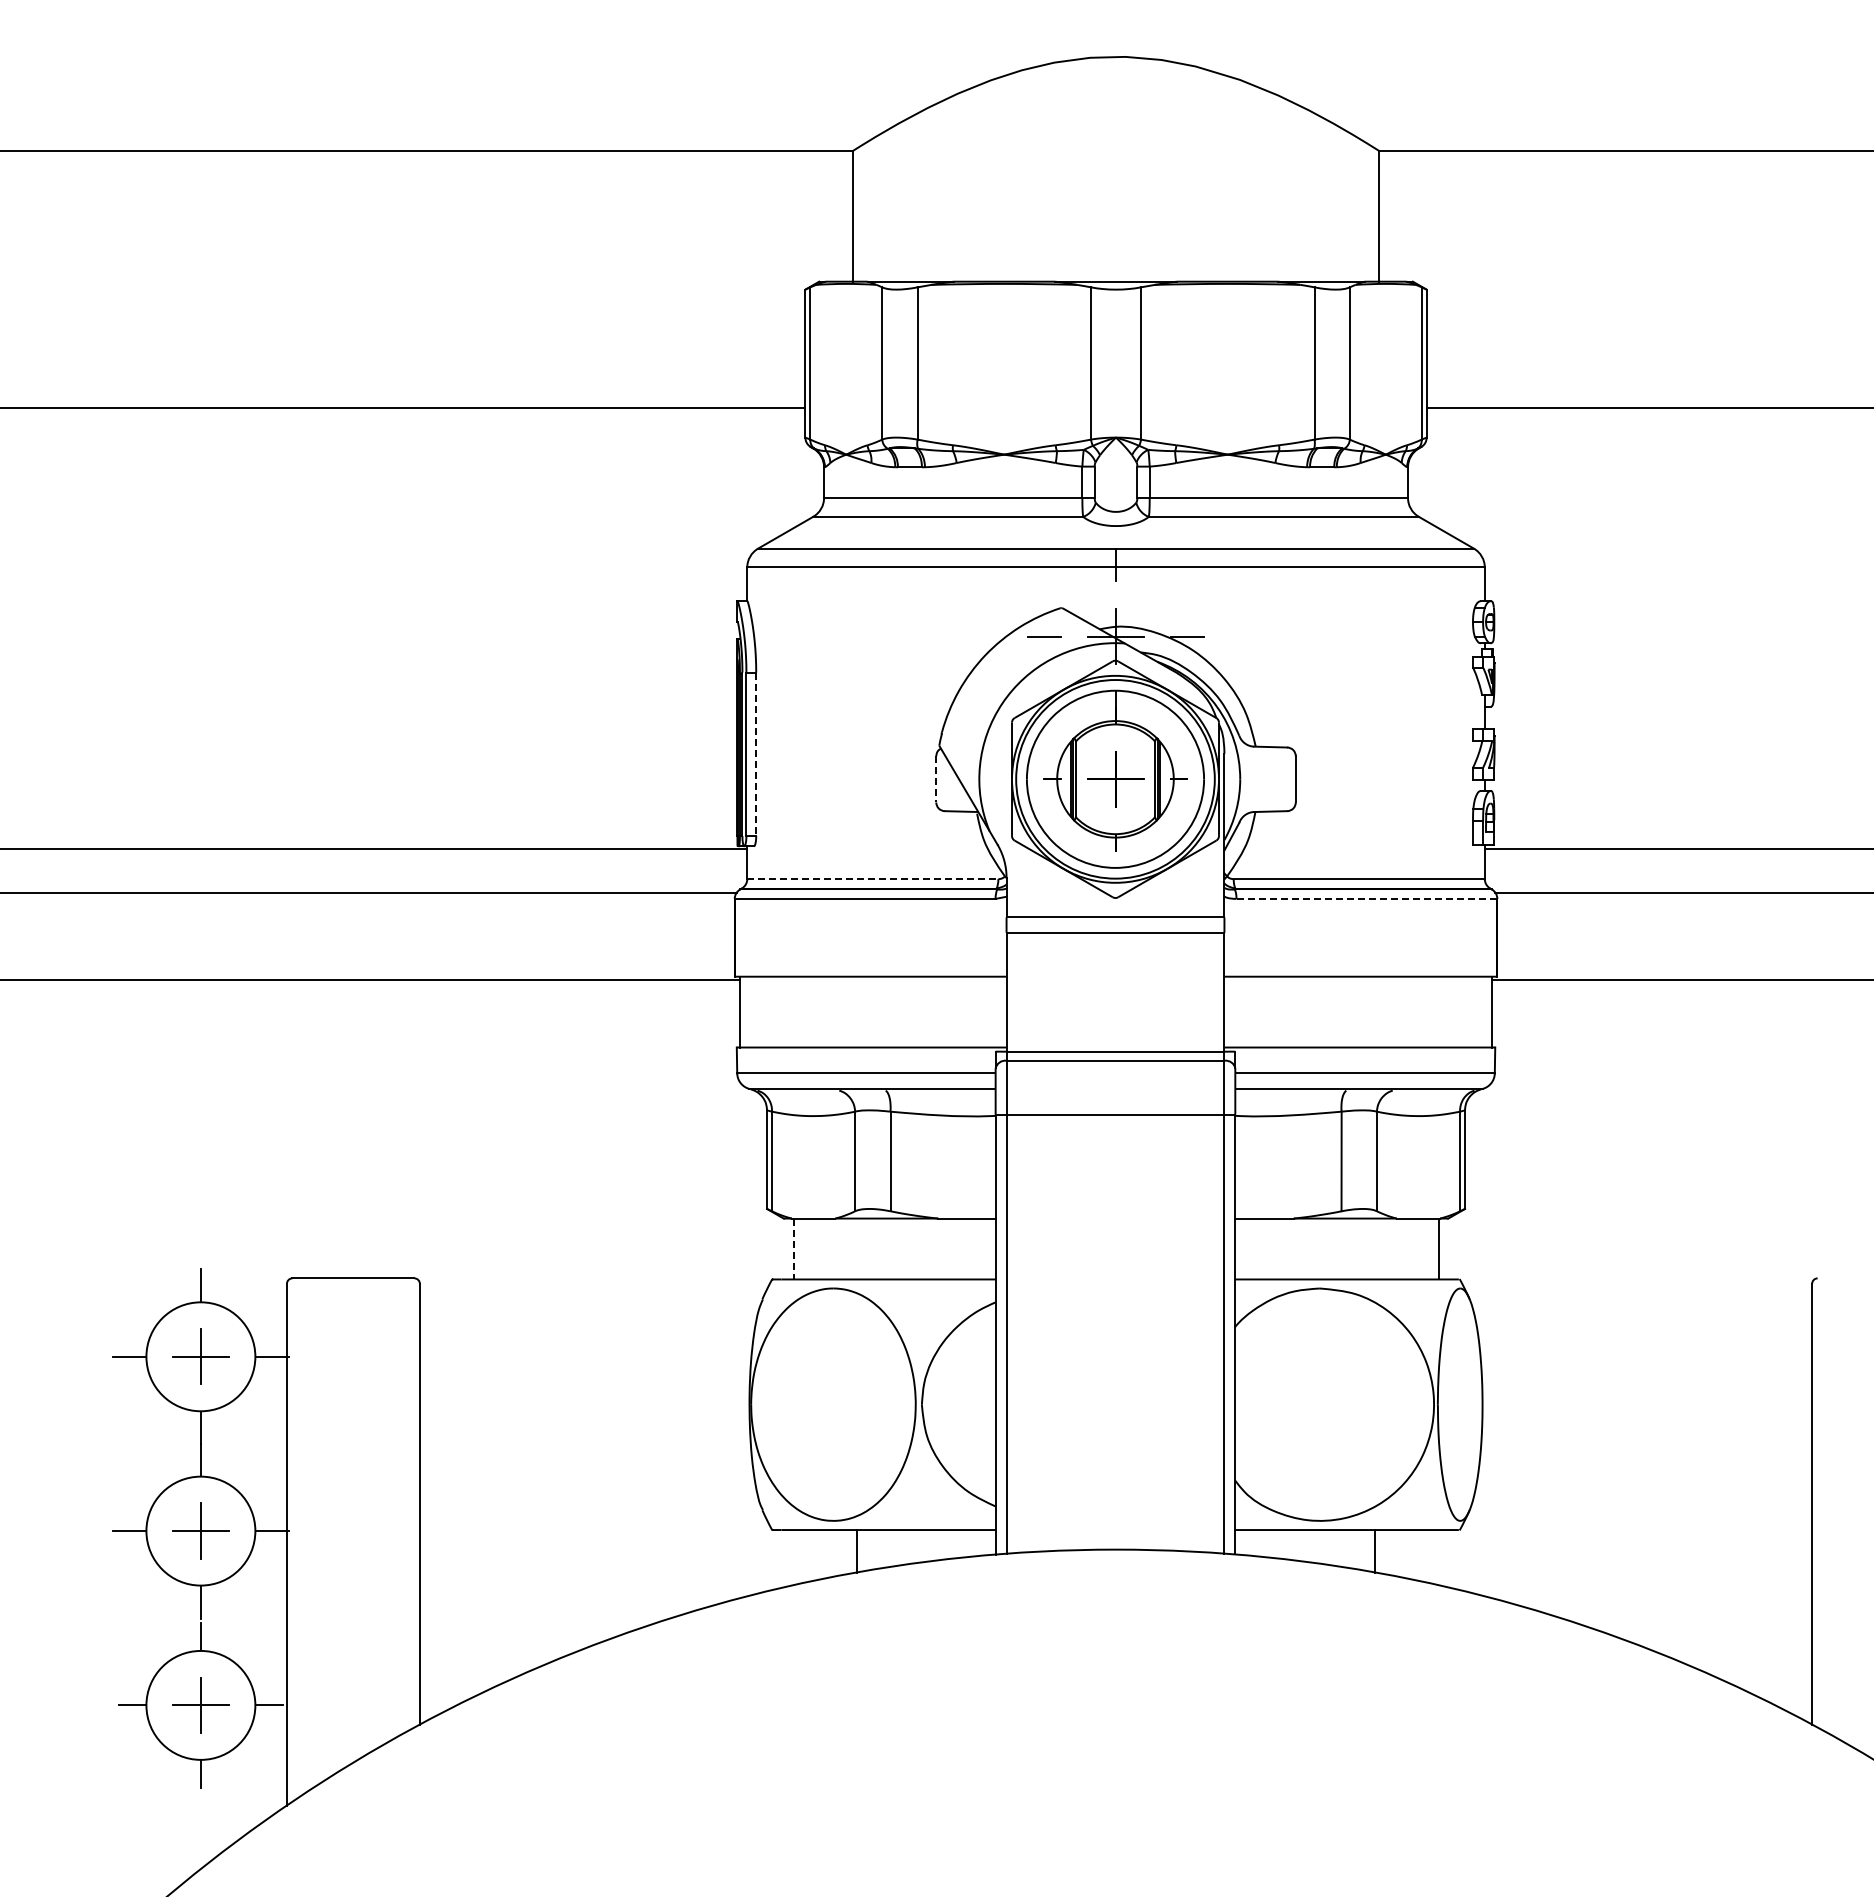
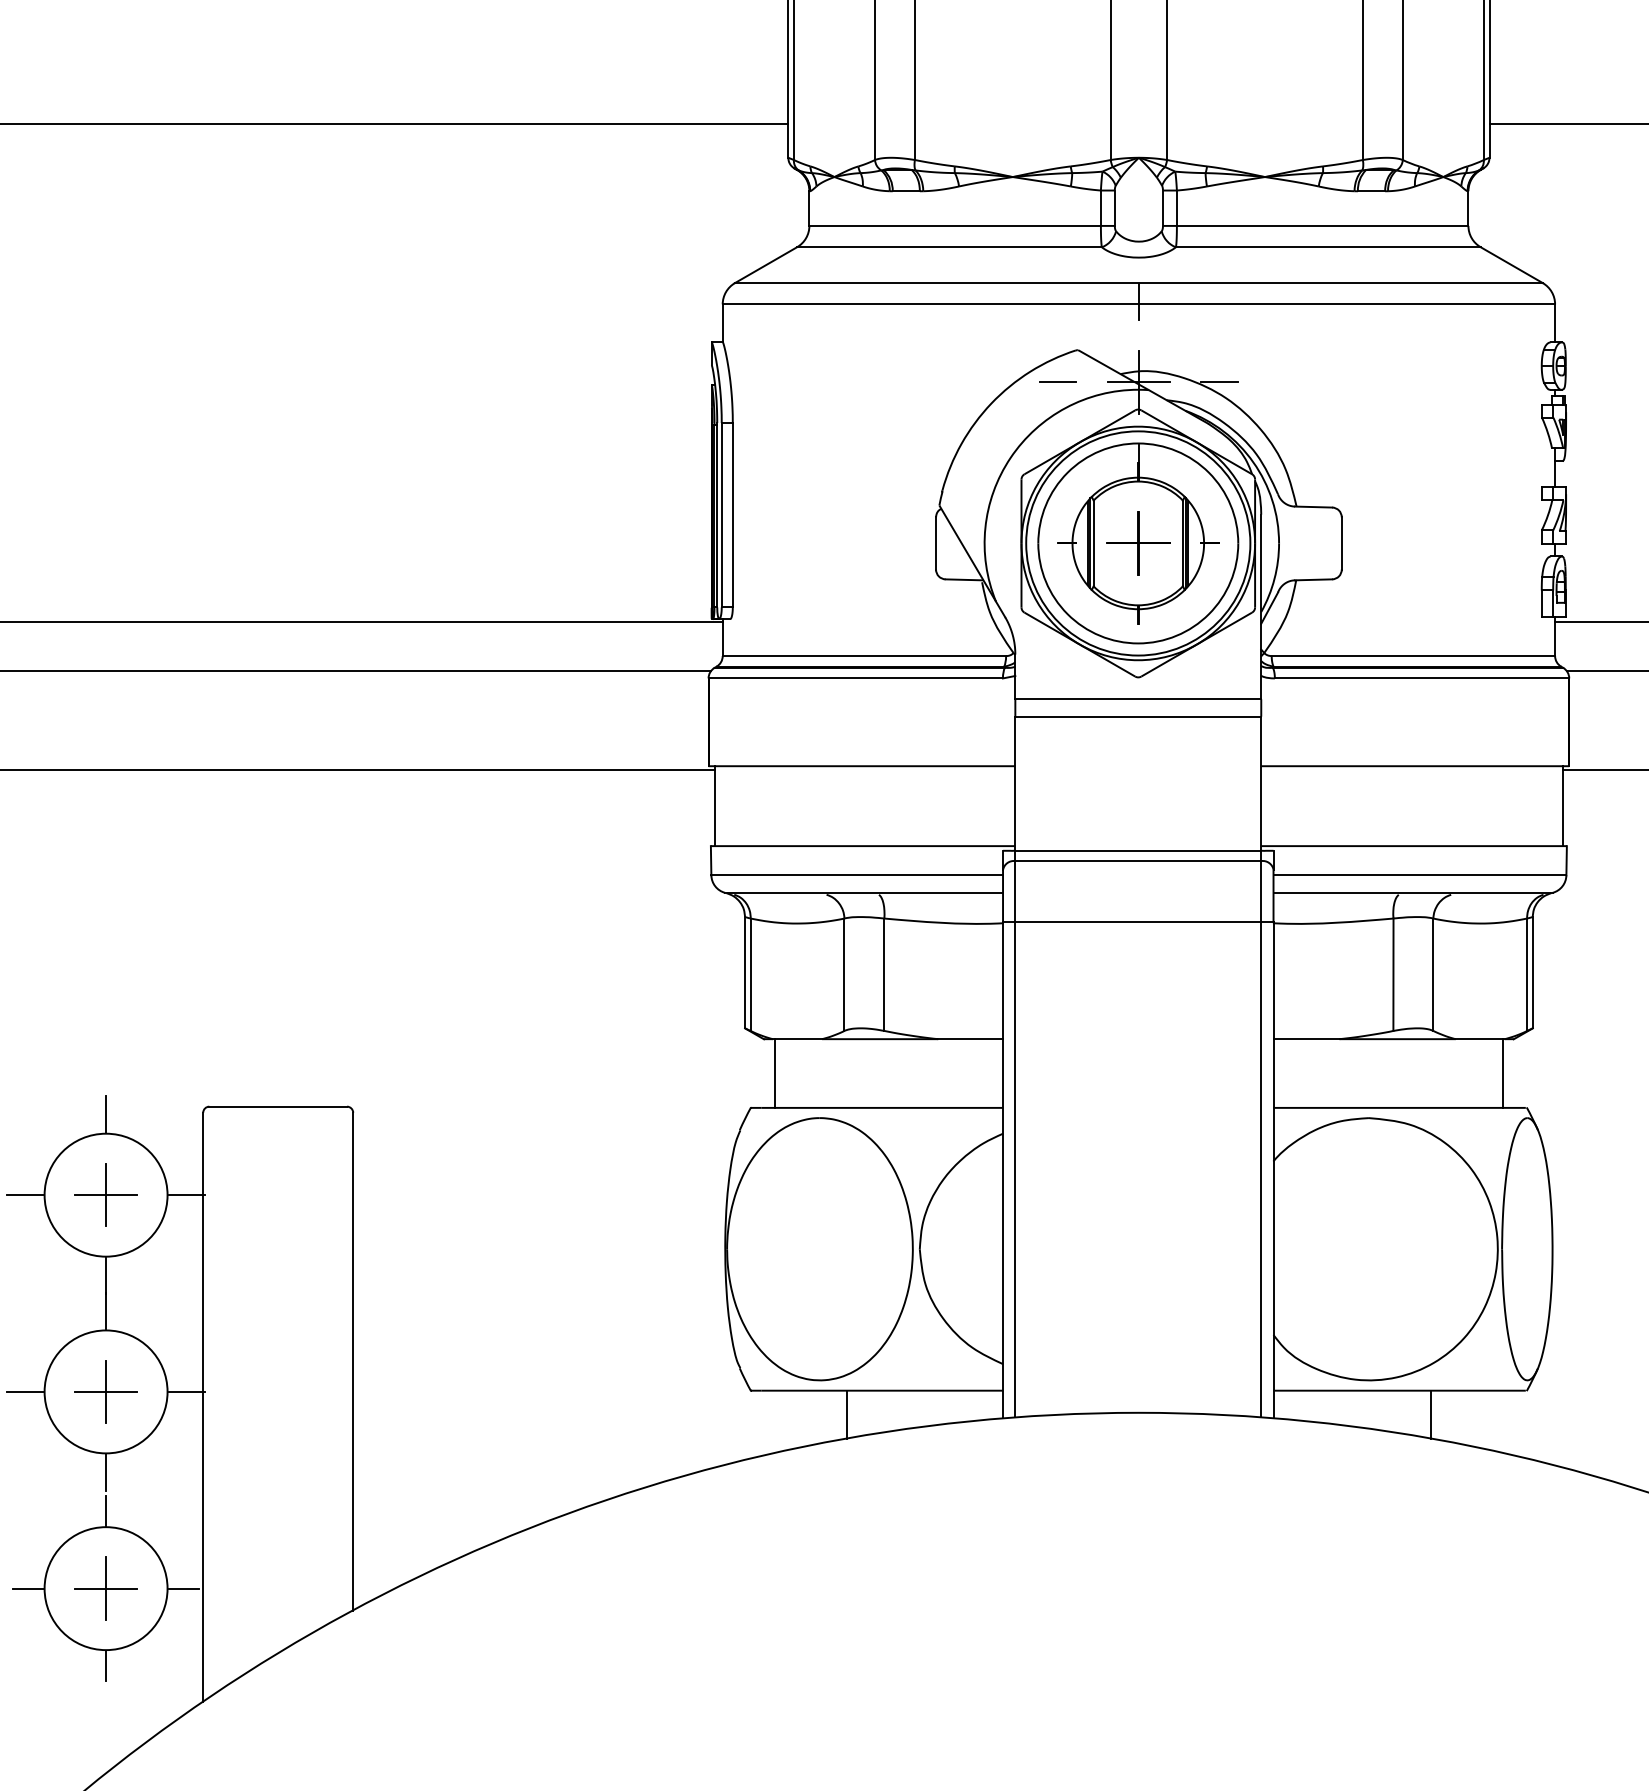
line: (756, 754) -> (733, 515), dashed -> solid
line: (936, 779) -> (936, 543), dashed -> solid
line: (872, 879) -> (864, 656), dashed -> solid
line: (1367, 898) -> (1422, 677), dashed -> solid
line: (793, 1249) -> (774, 1074), dashed -> solid

